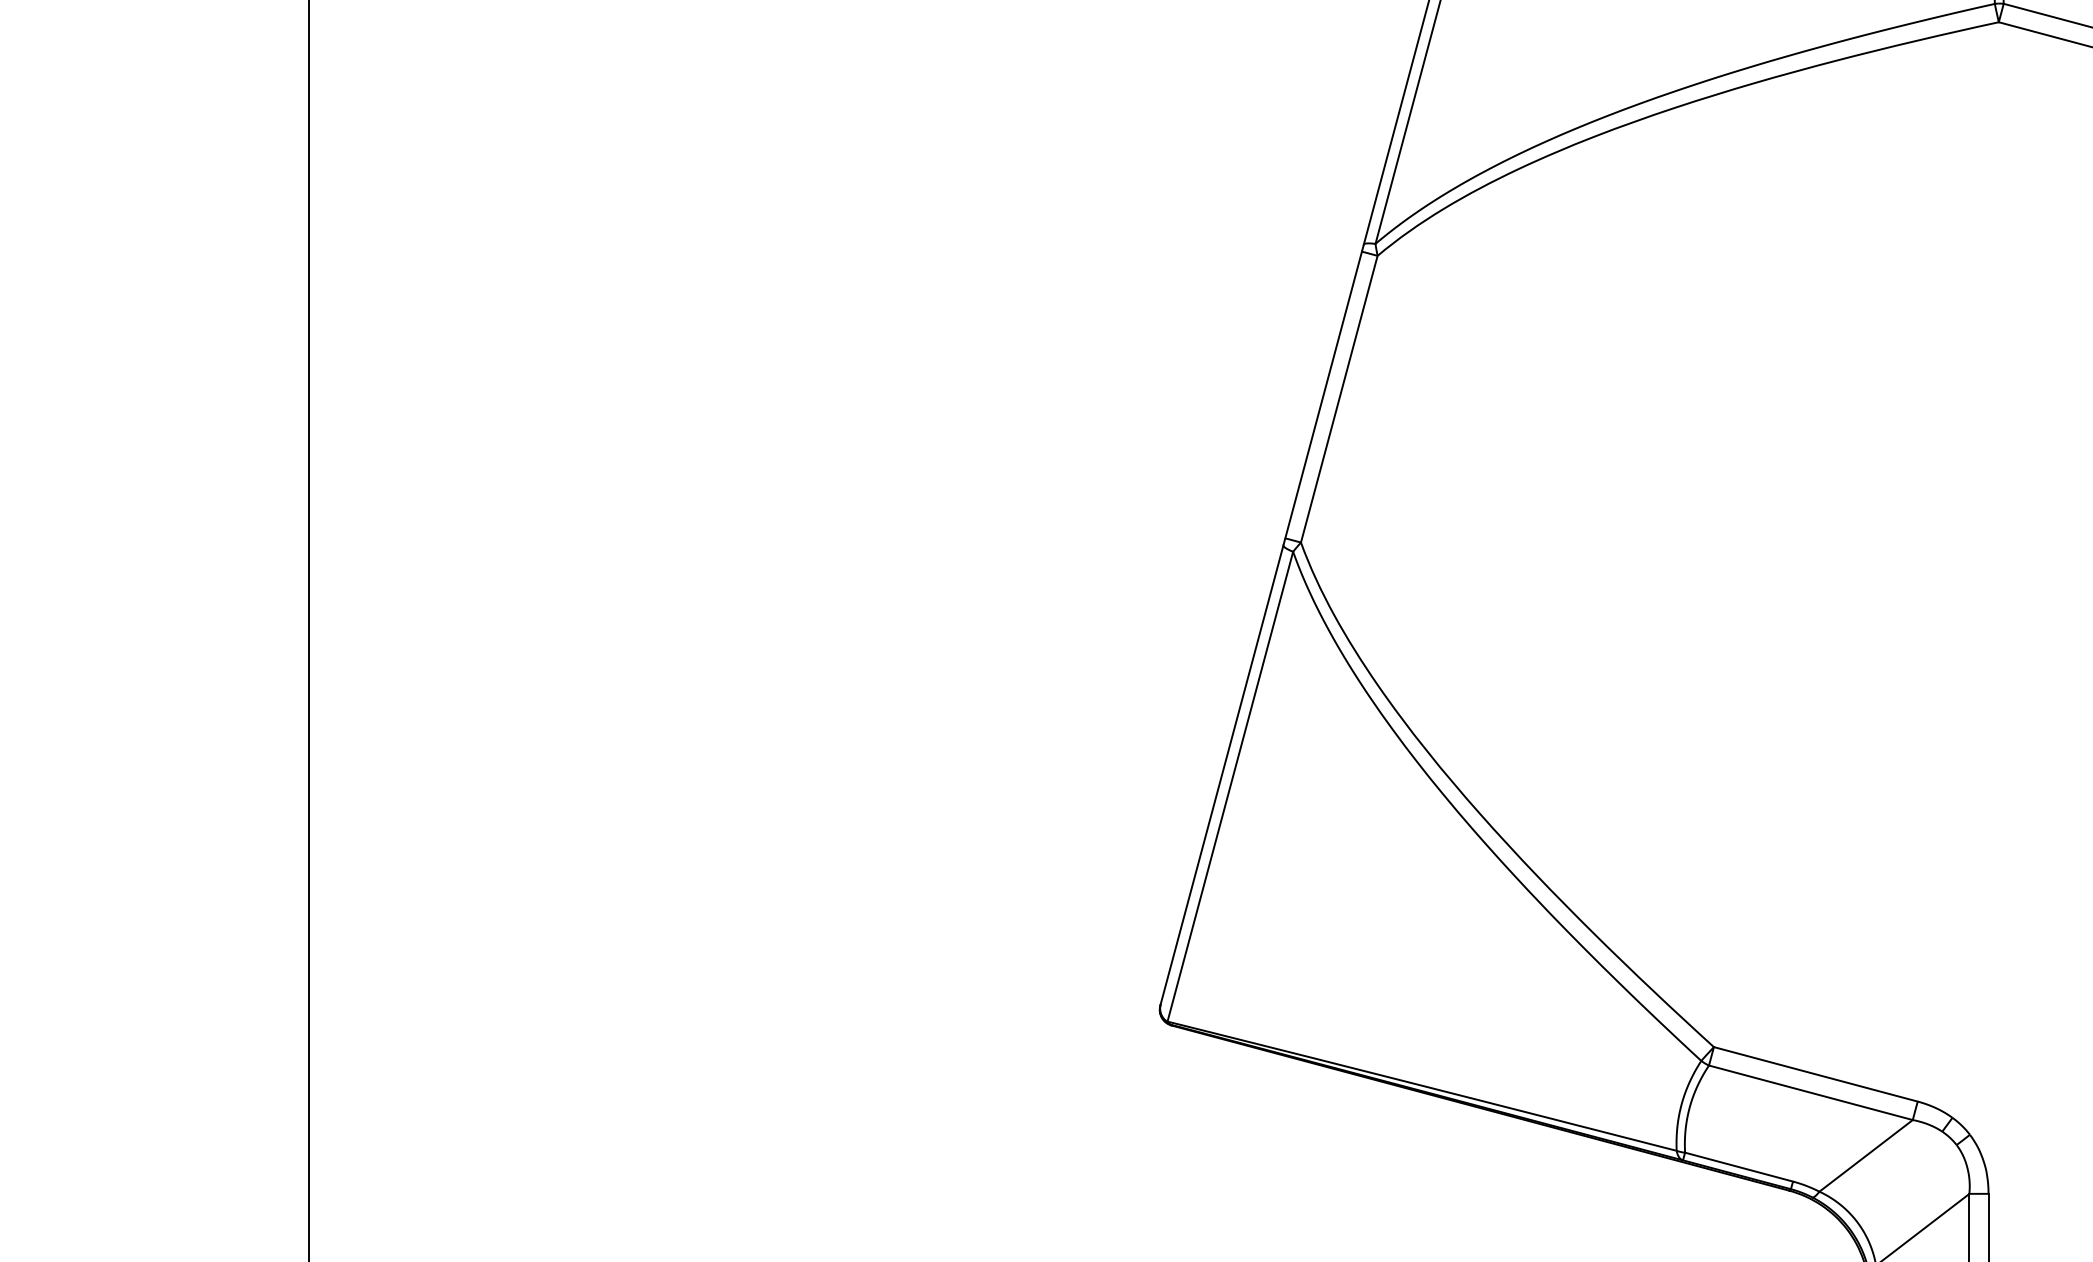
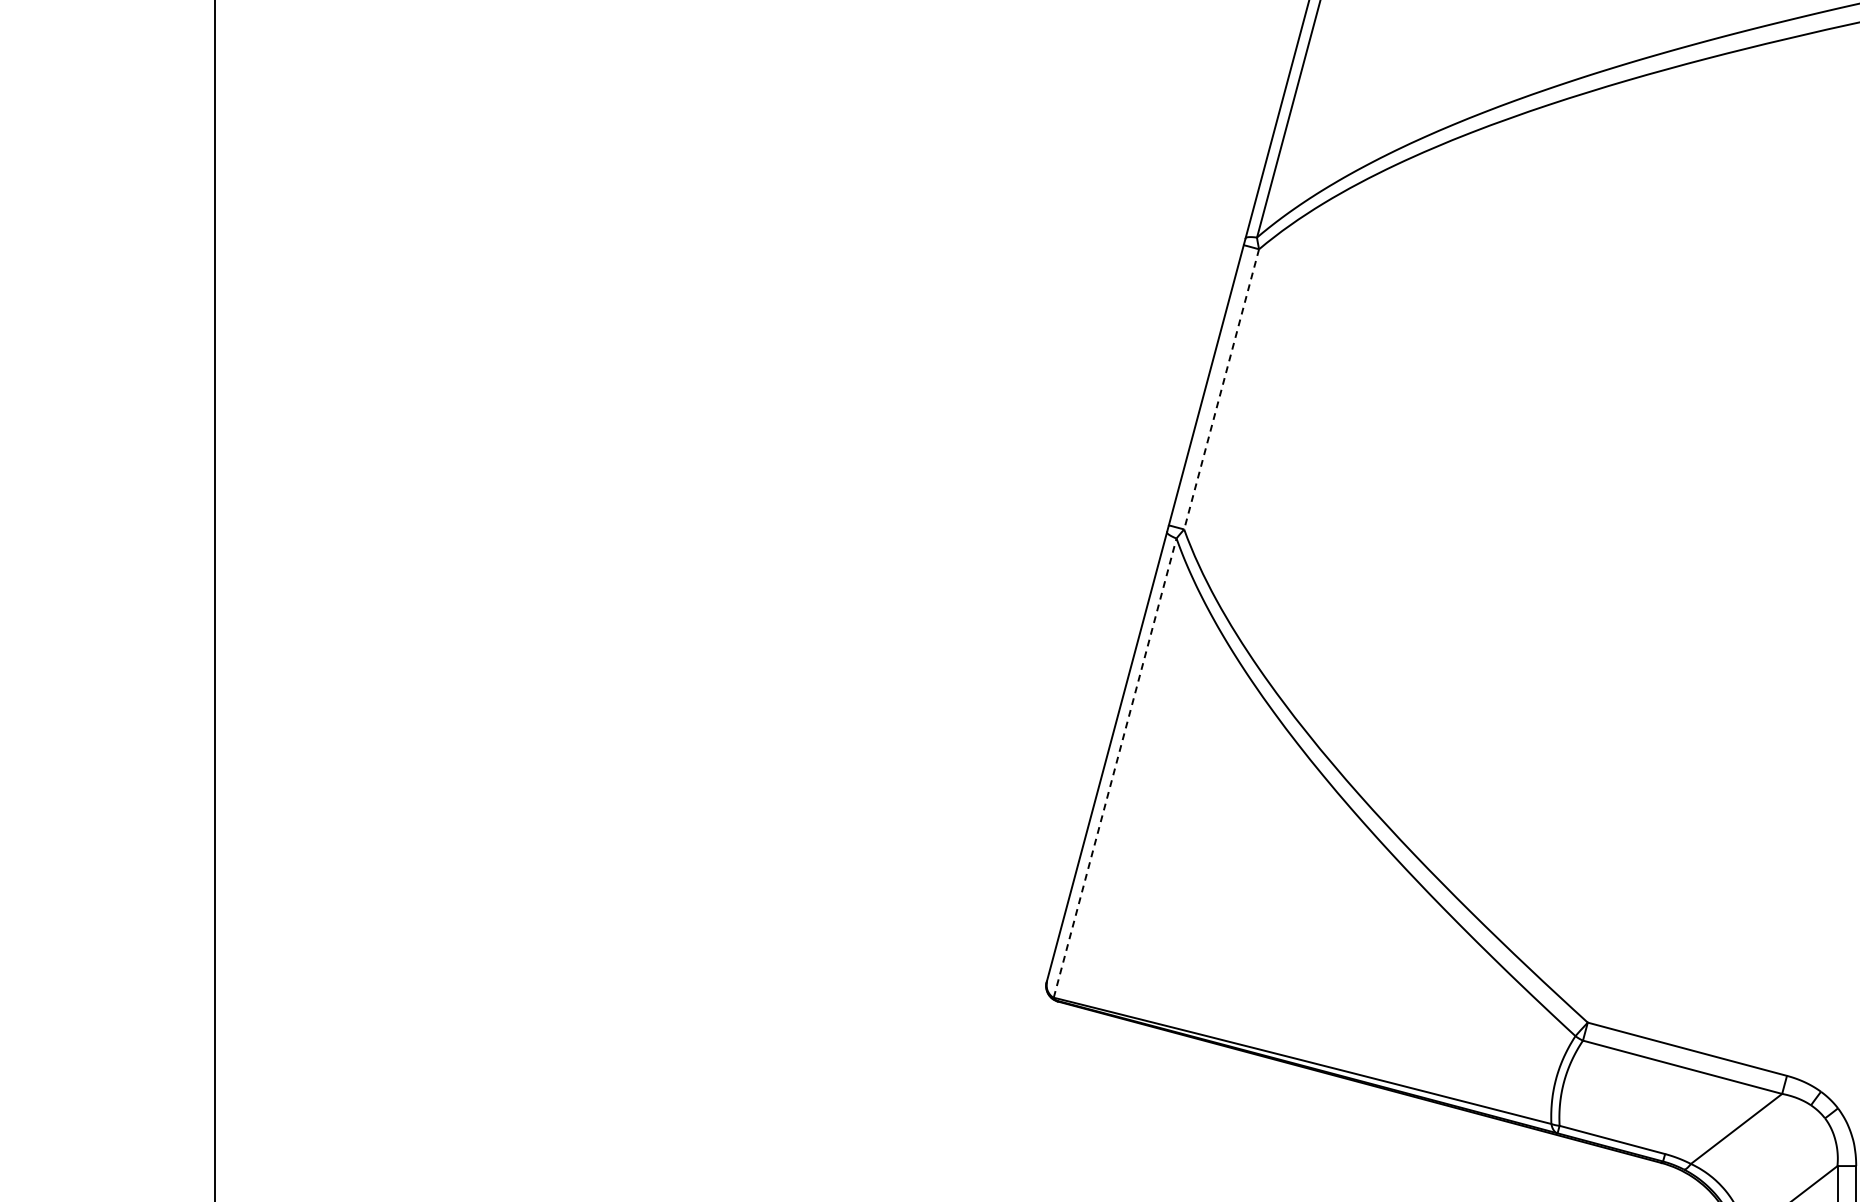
line: (1339, 399) -> (1221, 389), solid -> dashed
line: (1230, 786) -> (1115, 767), solid -> dashed

